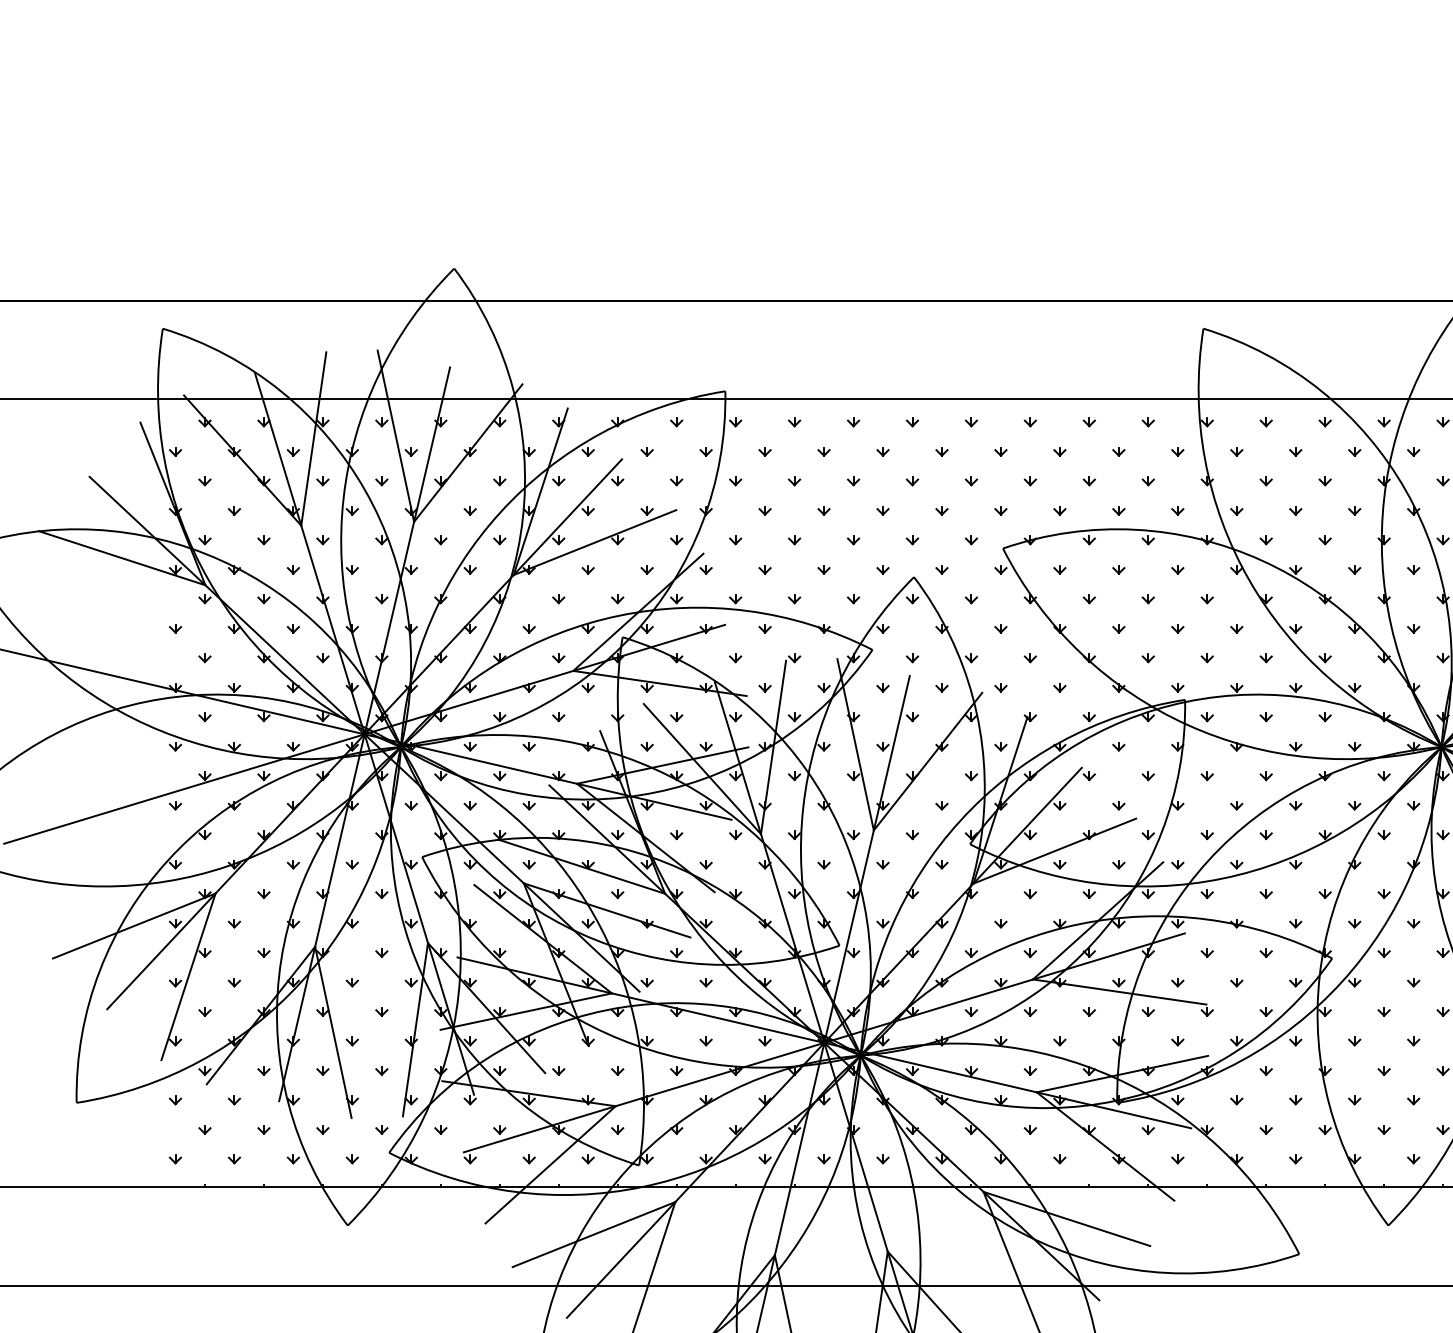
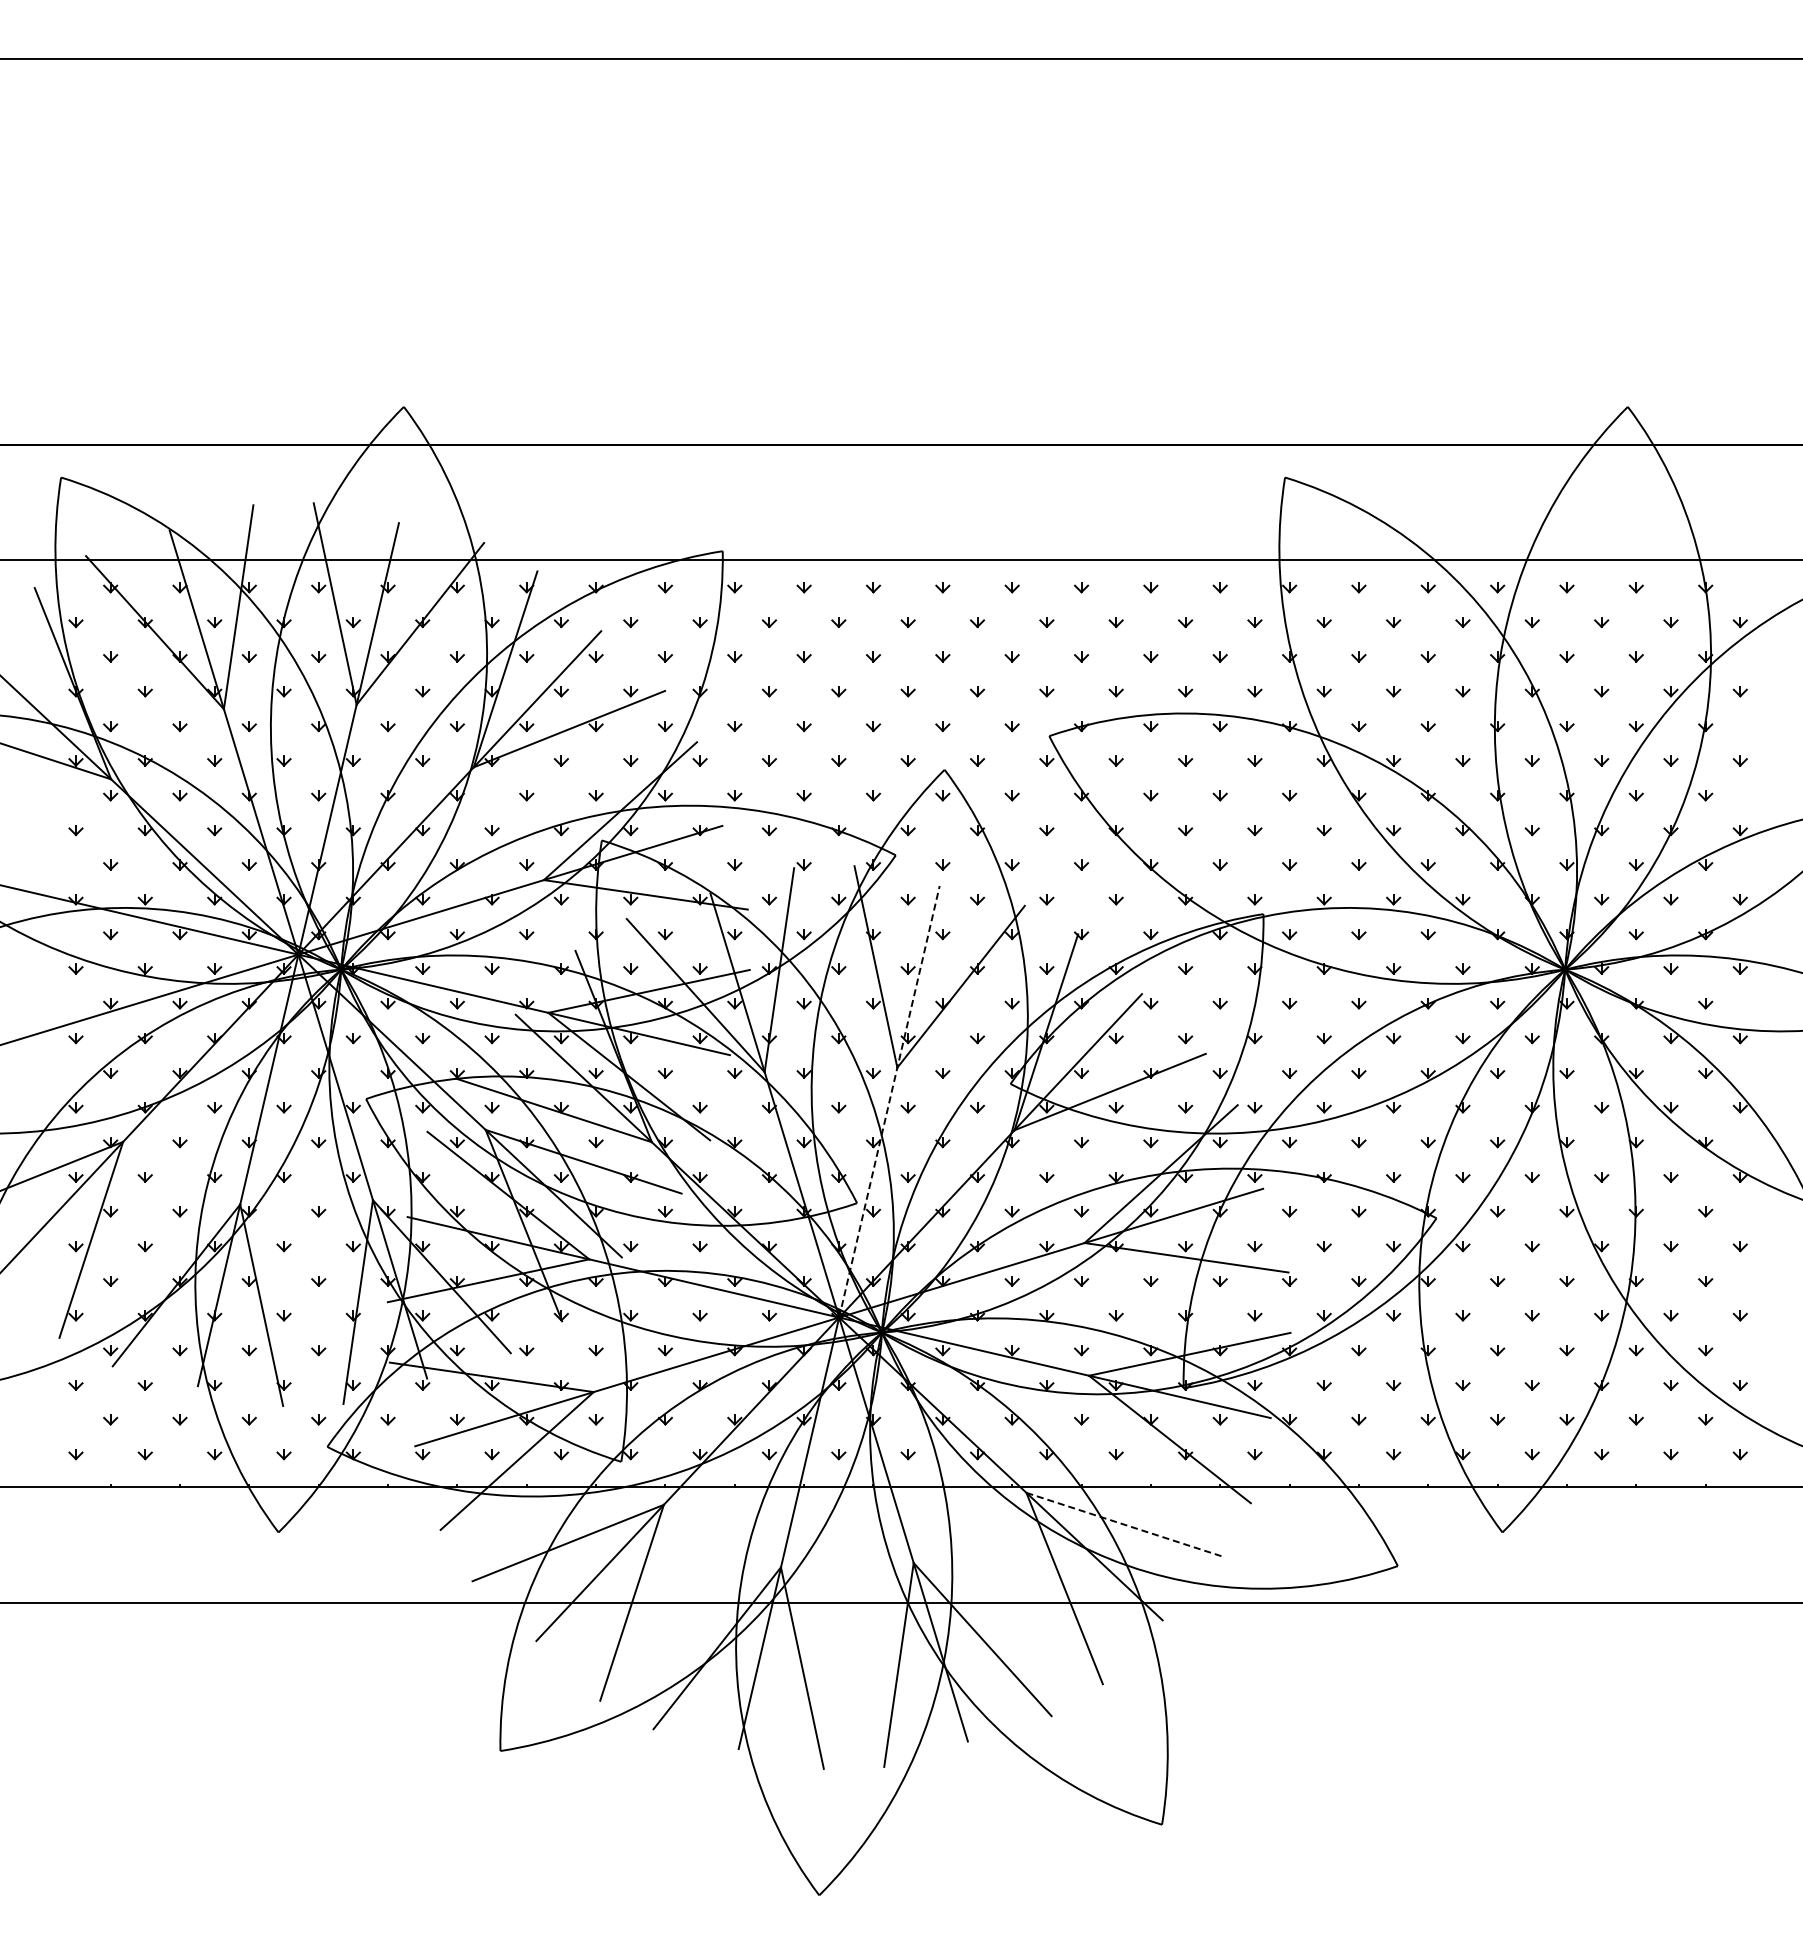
line: (867, 859) -> (889, 1101), solid -> dashed
line: (1066, 1218) -> (1124, 1524), solid -> dashed

